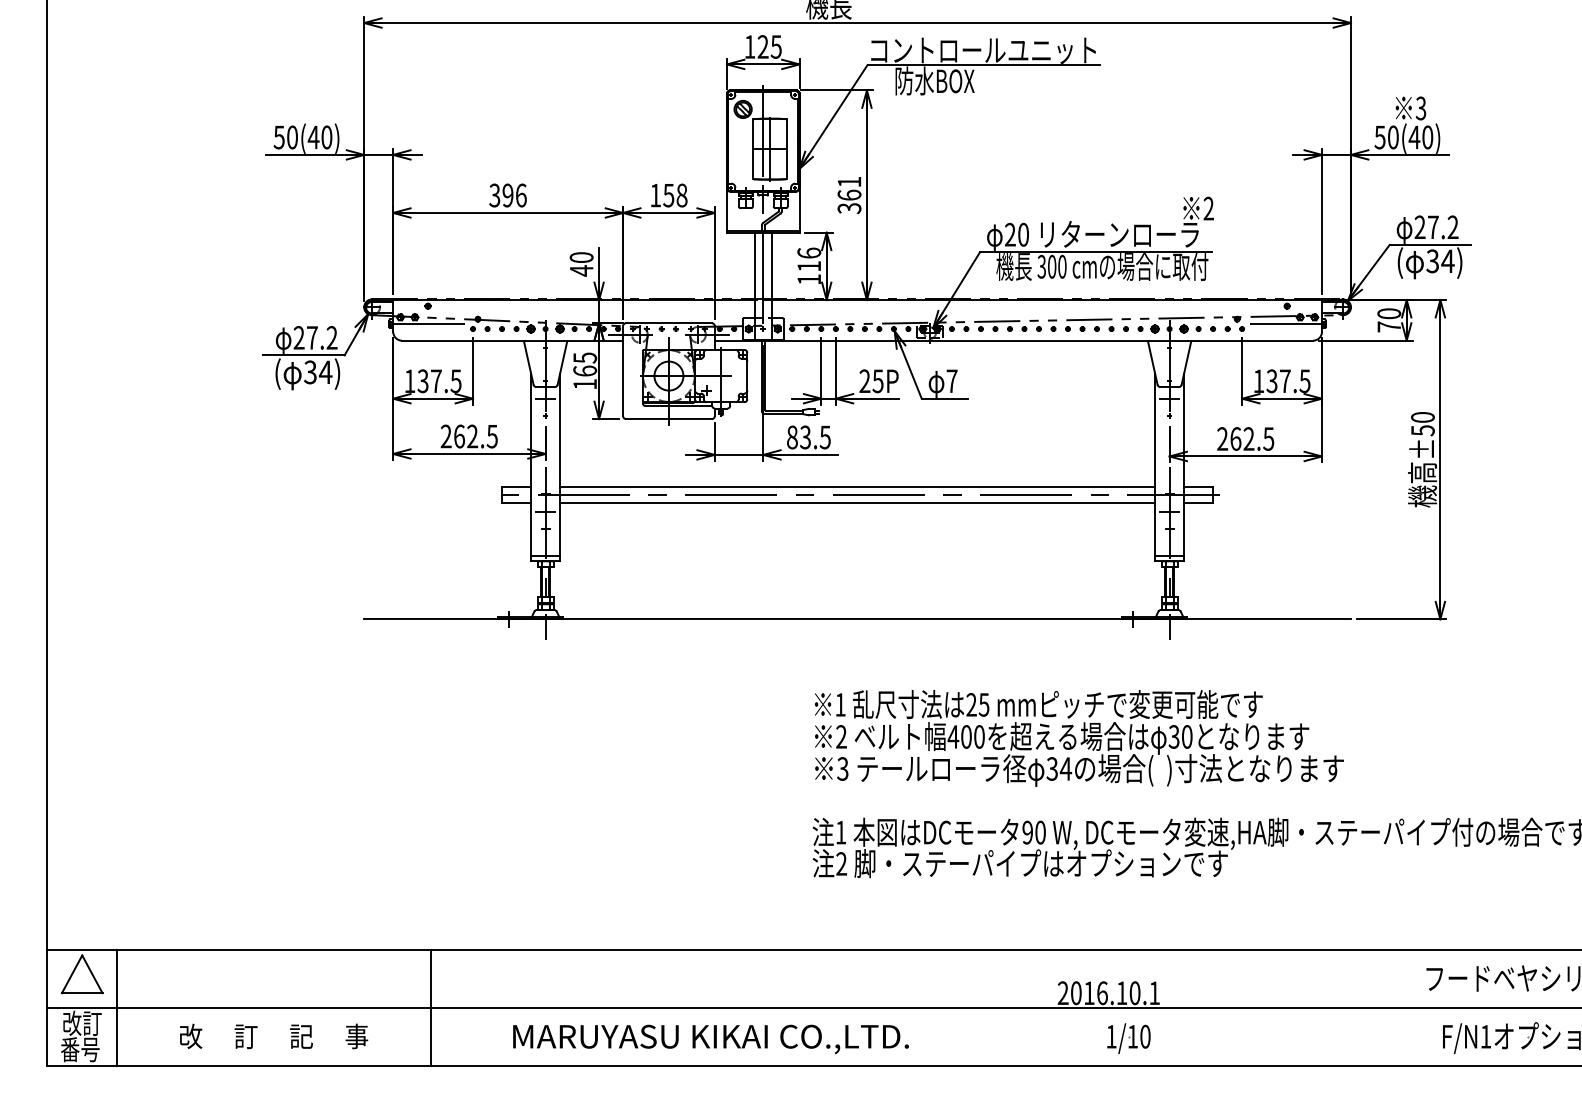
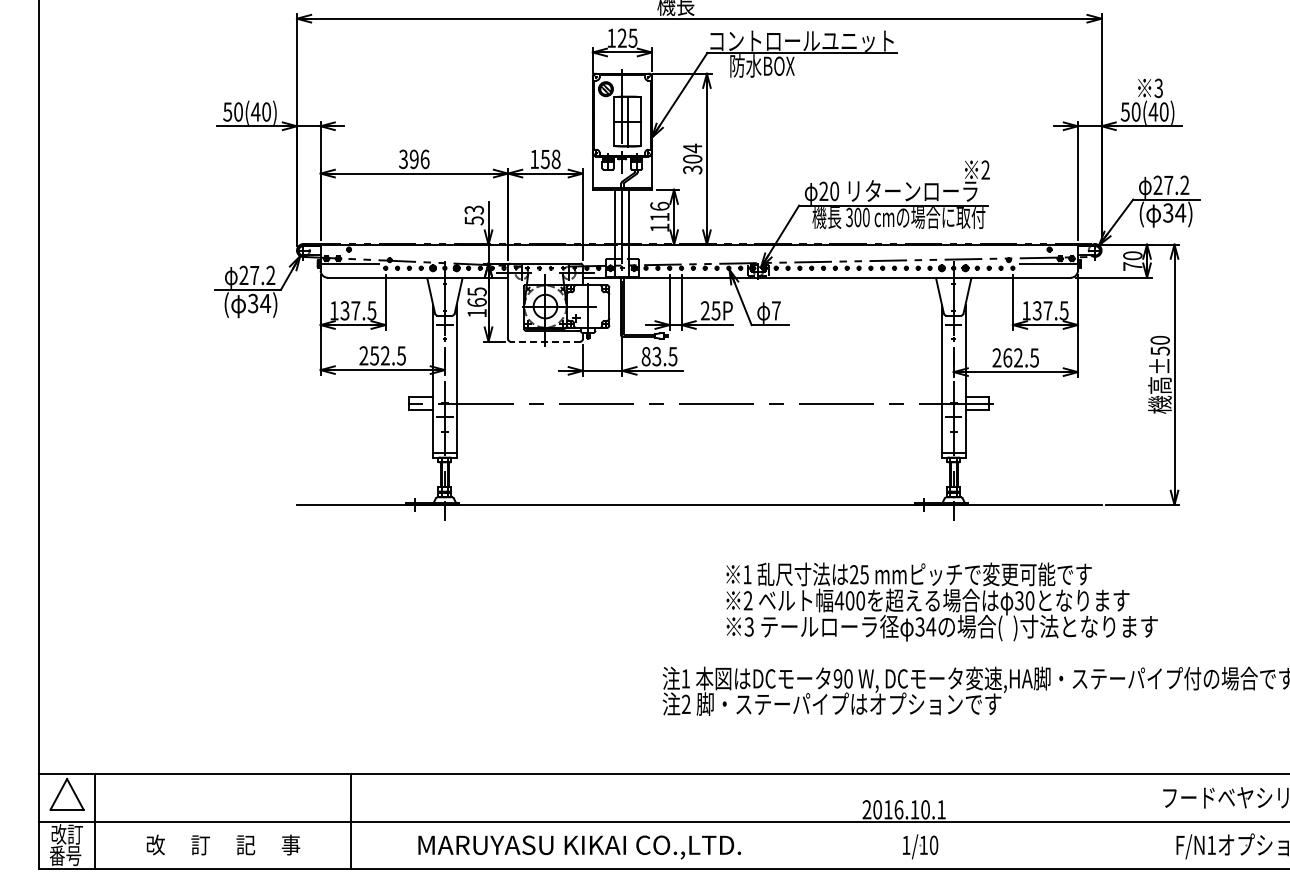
text: (849, 188) -> (692, 153), 361 -> 304
text: (581, 264) -> (474, 215), 40 -> 53
line: (668, 418) -> (545, 341), solid -> dashed
text: (459, 436) -> (374, 355), 262.5 -> 252.5
line: (856, 487) -> (698, 397), removed
line: (856, 503) -> (698, 410), removed
text: (1078, 737) -> (941, 601), moved

